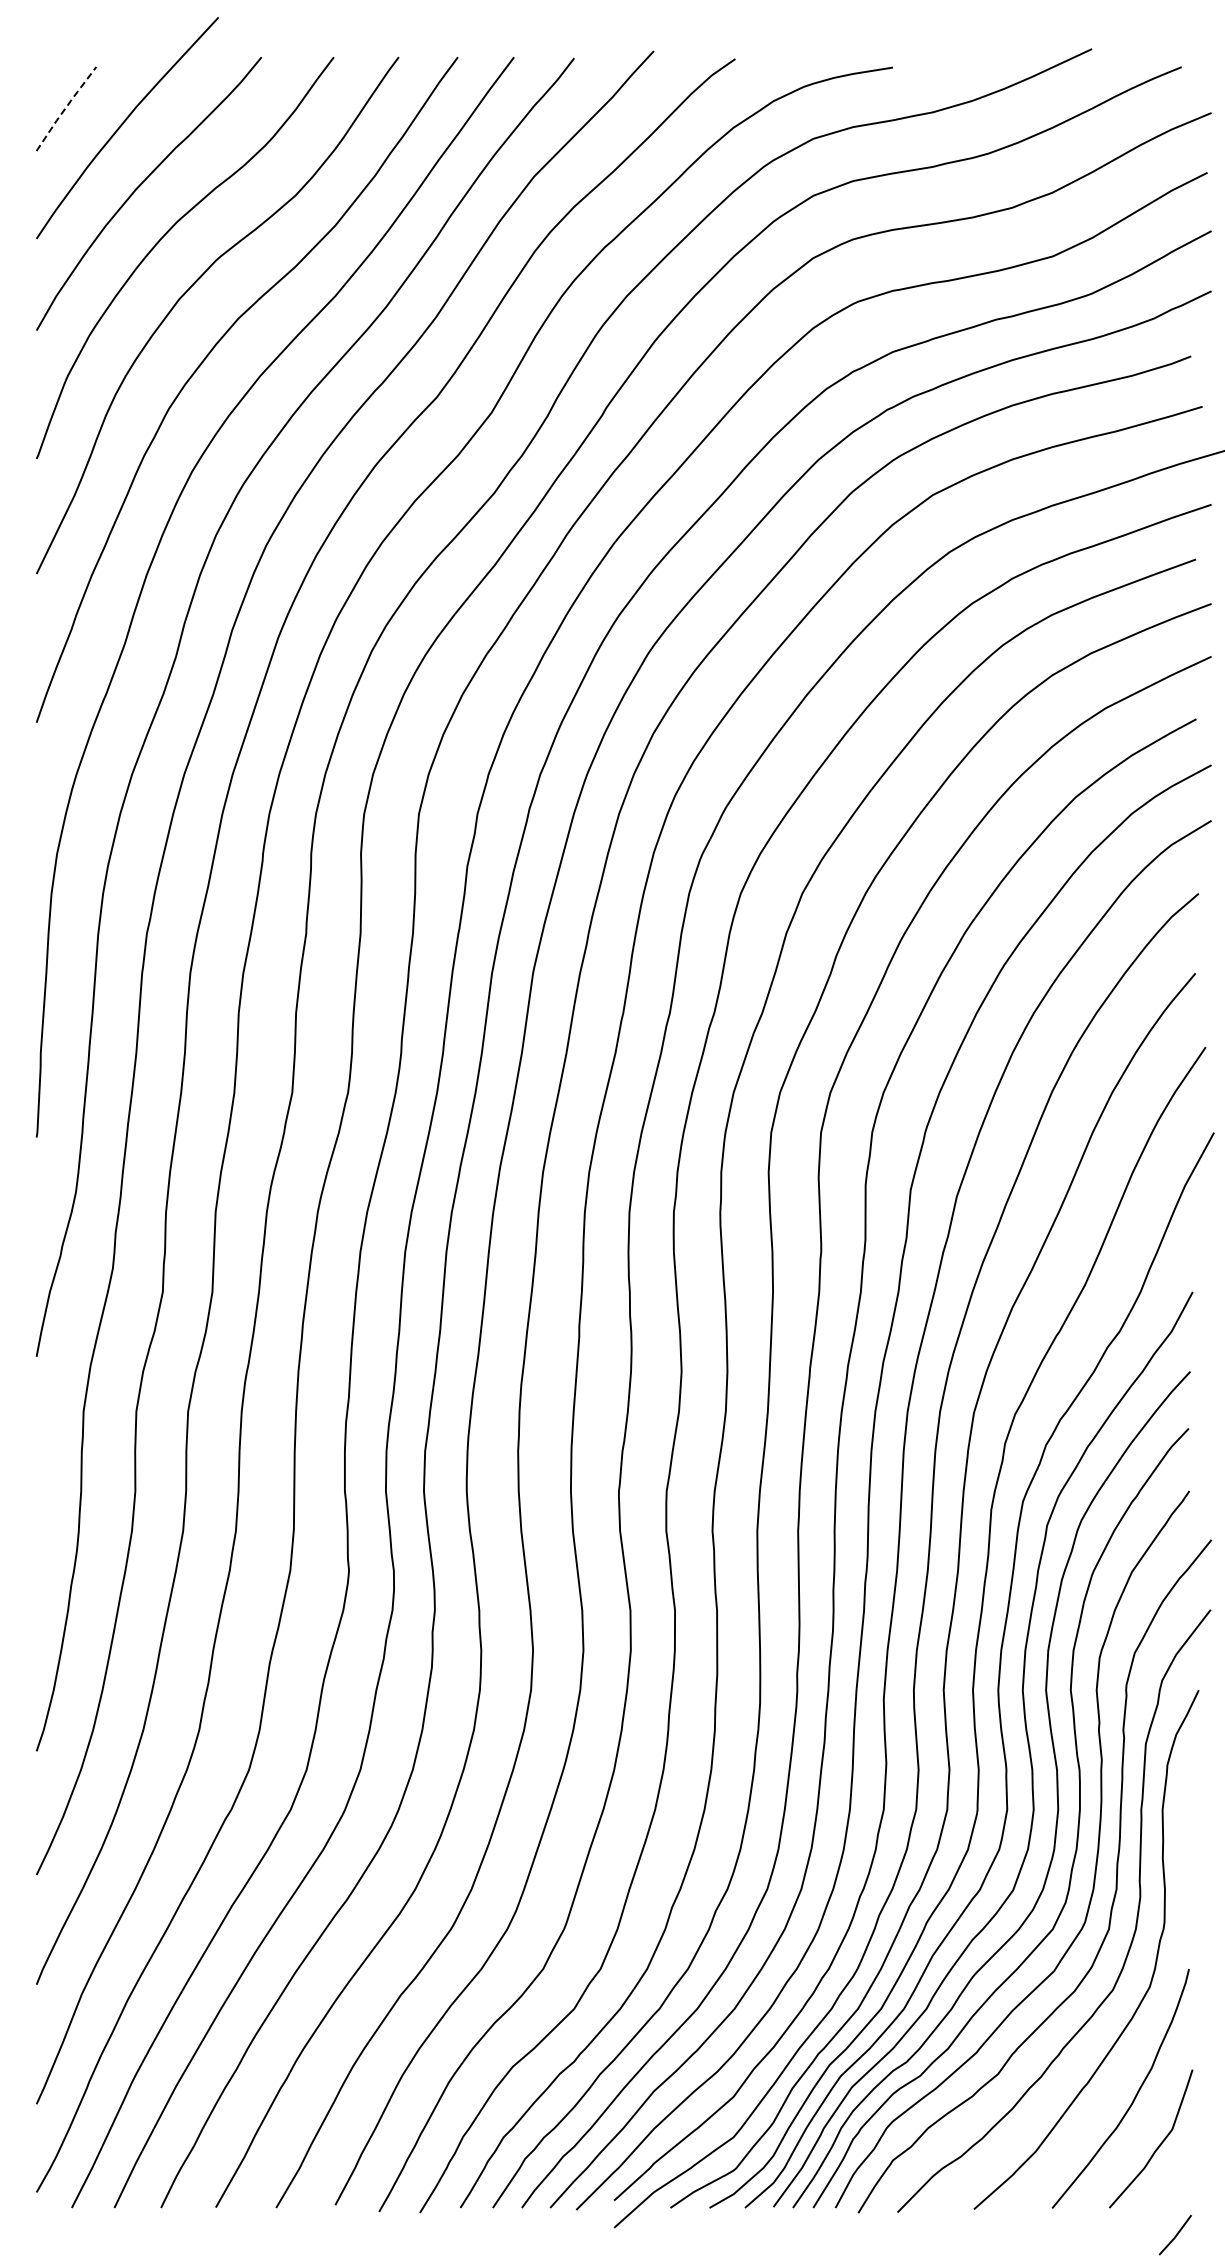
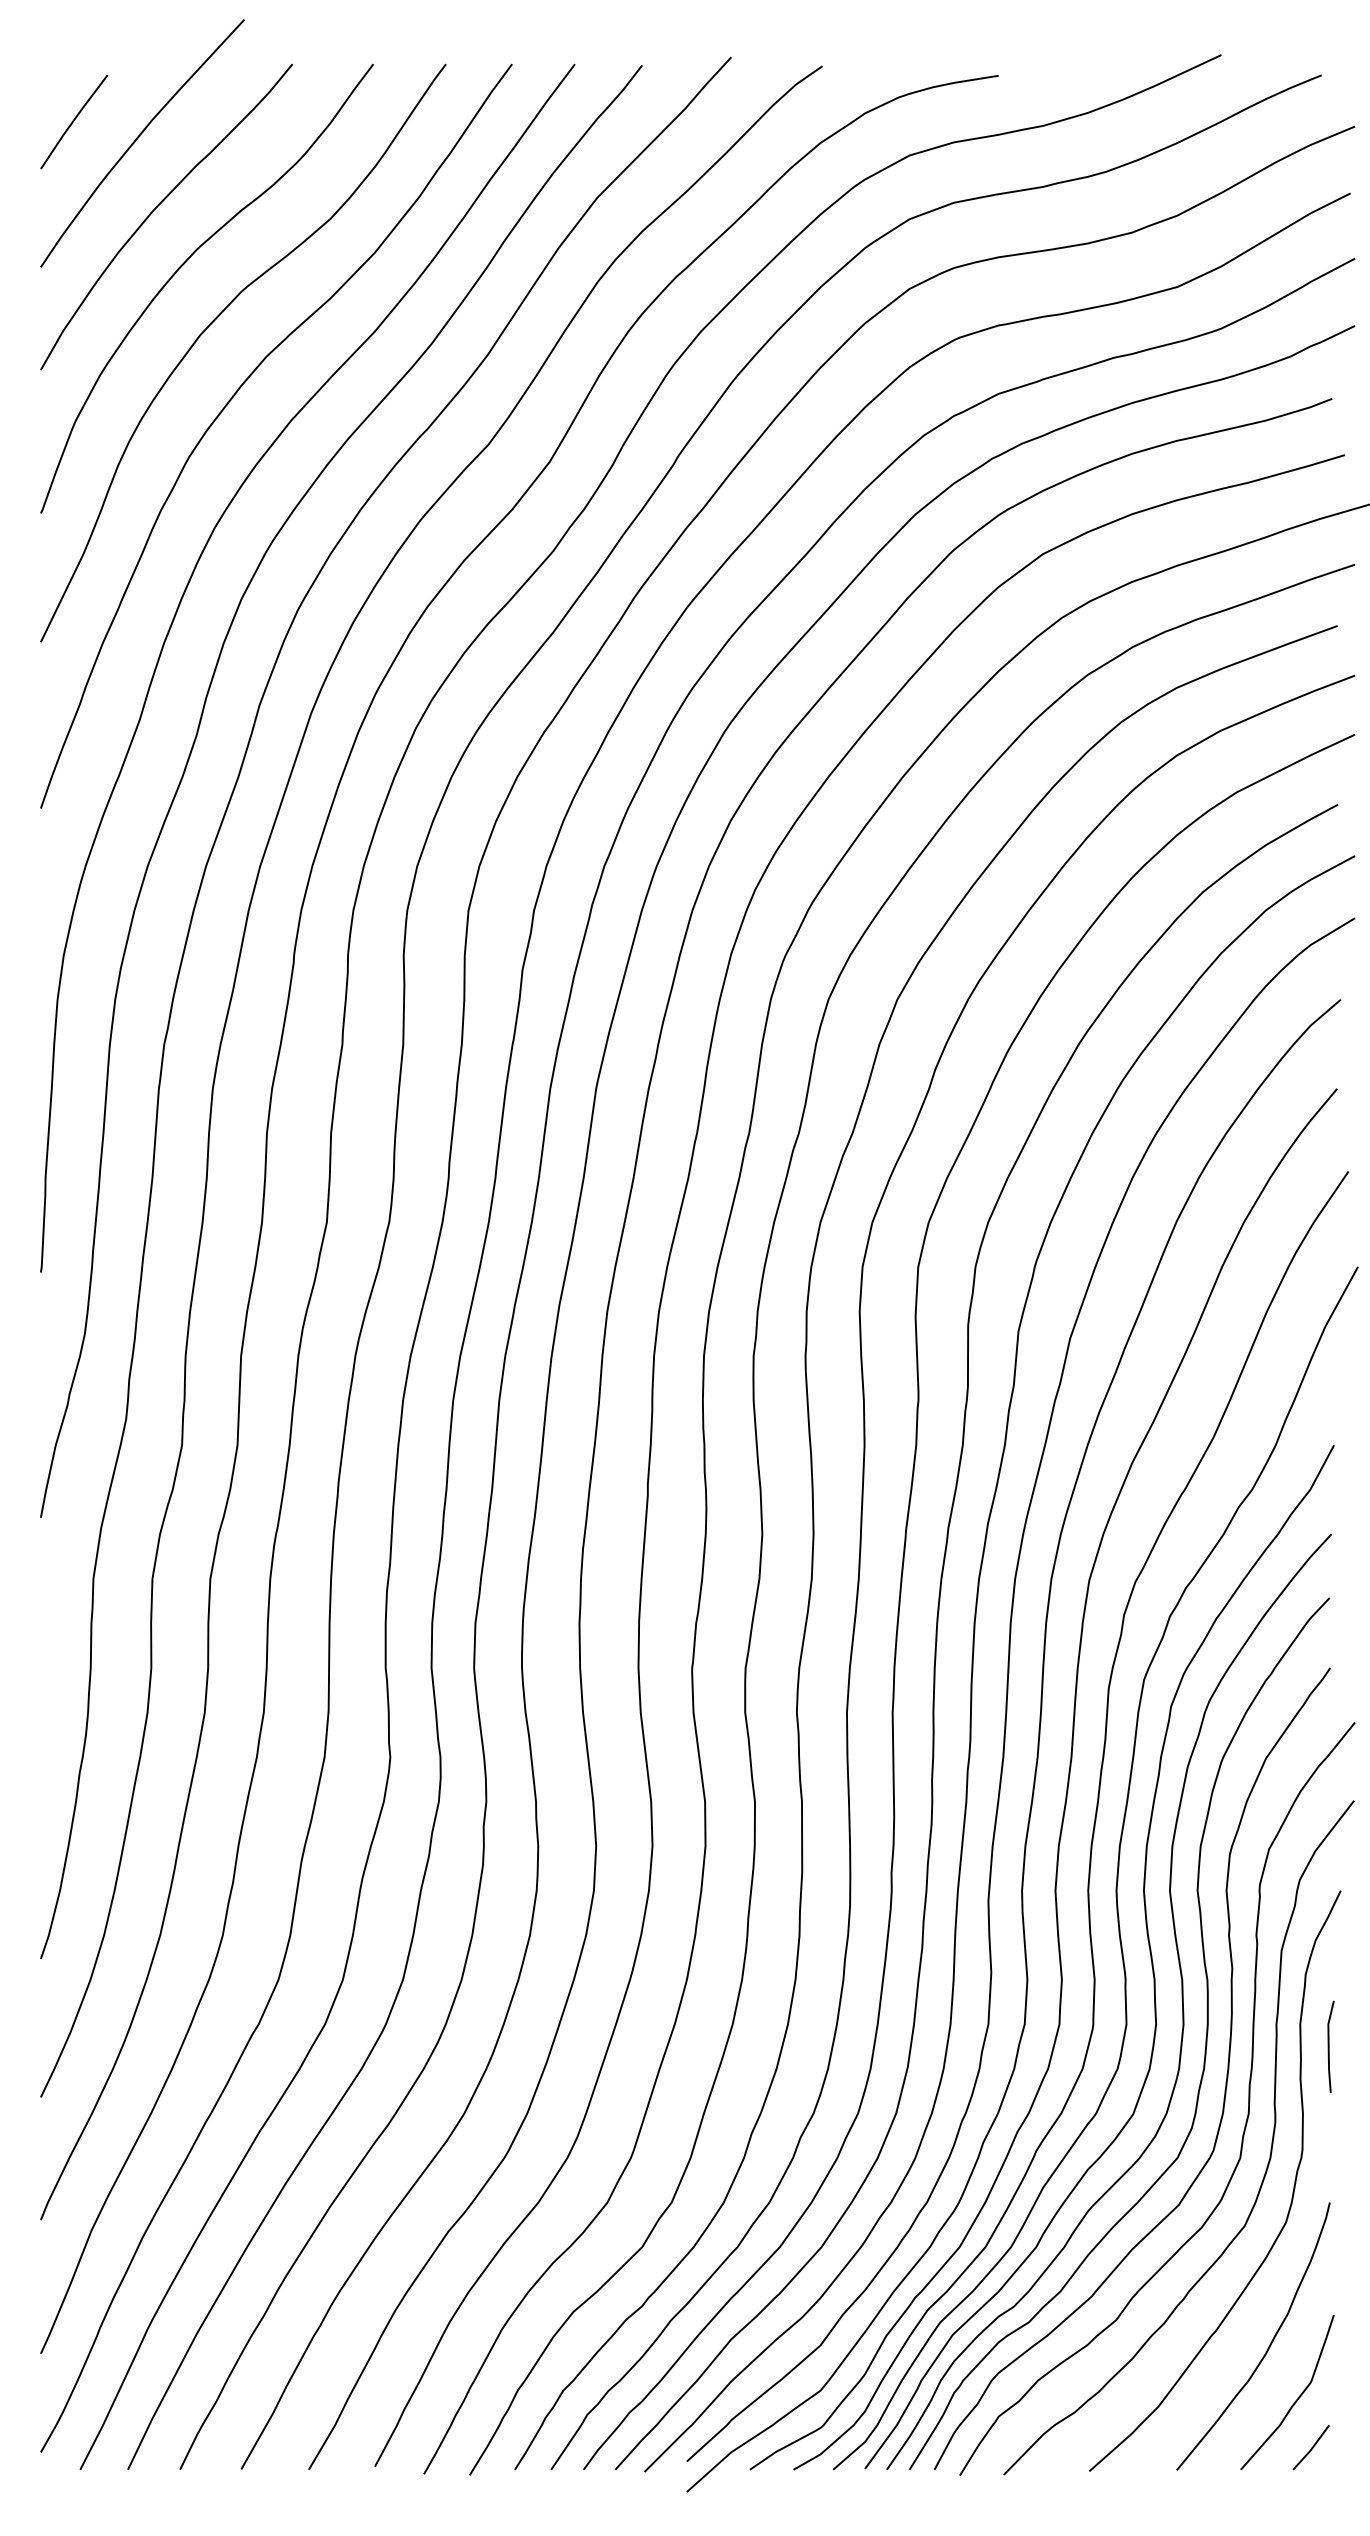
line: (65, 108) -> (73, 121), dashed -> solid
line: (1188, 1829) -> (1329, 2046), added
line: (1175, 2235) -> (1311, 2448), moved

